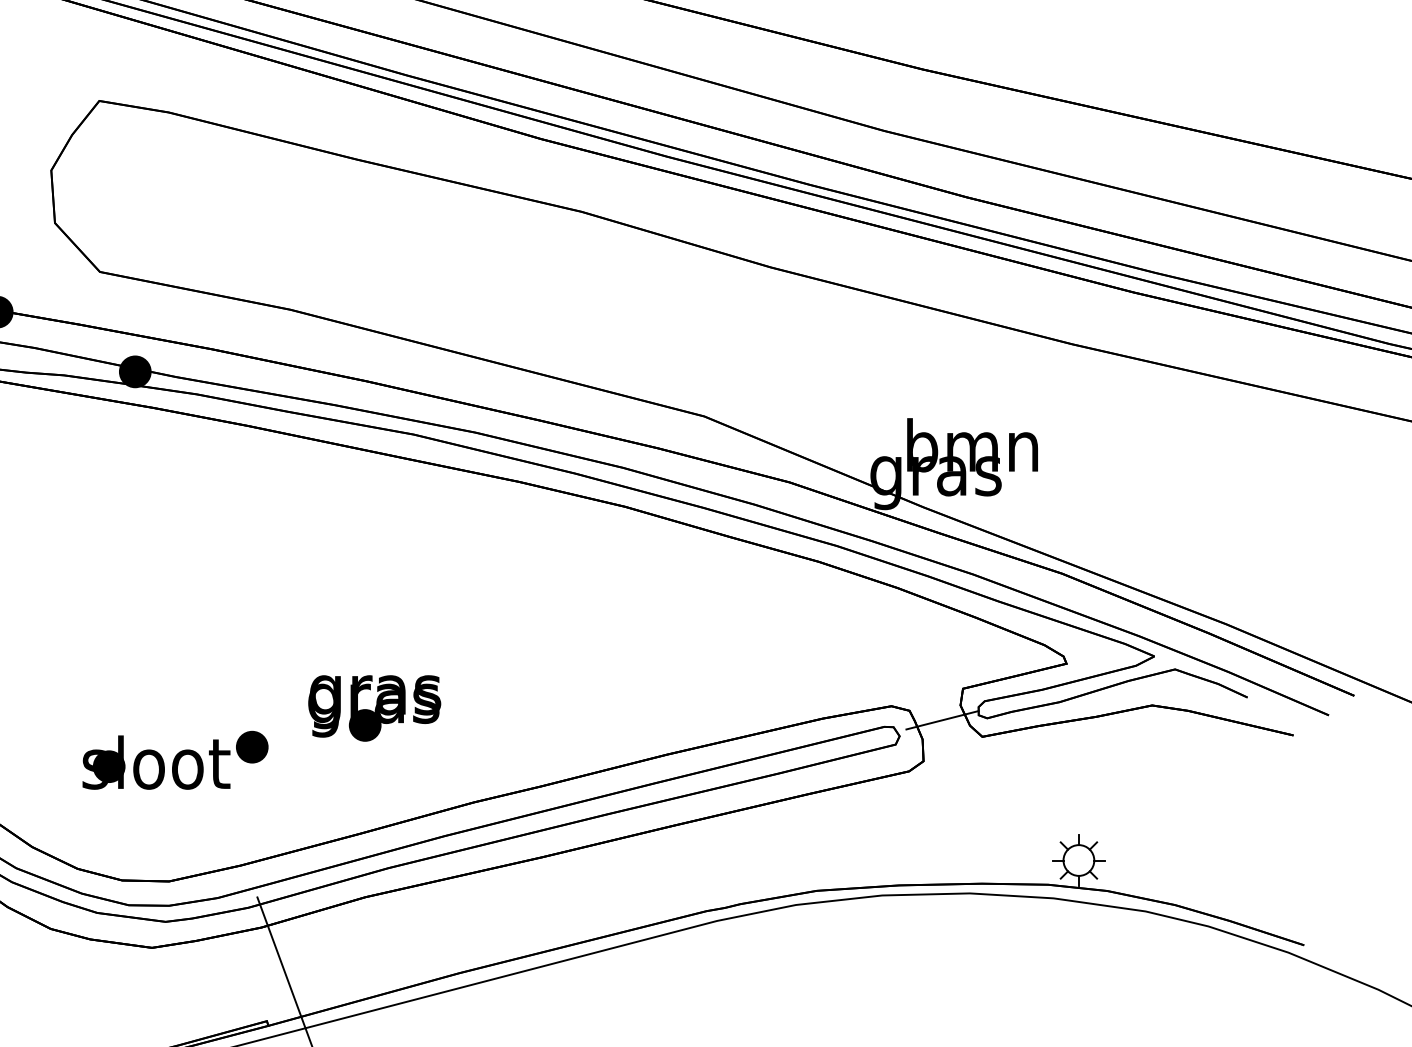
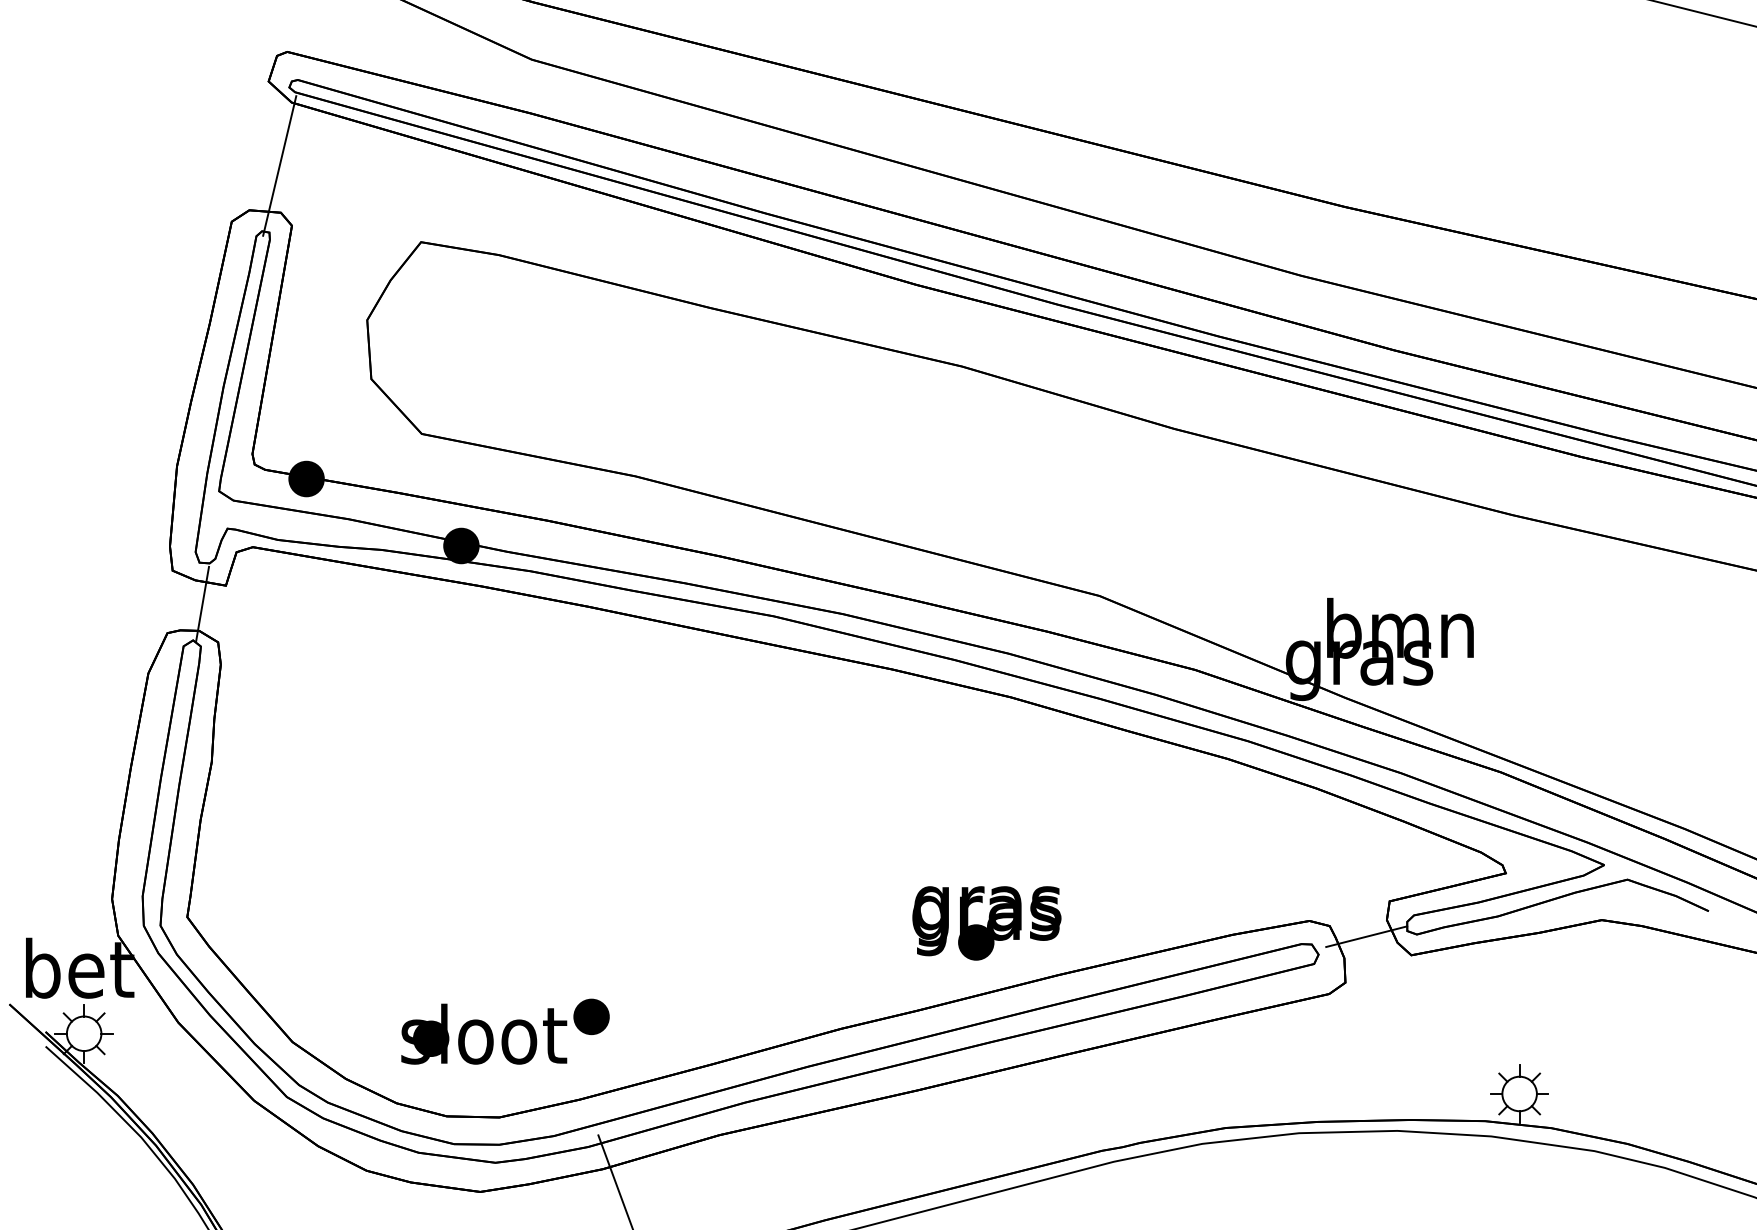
part: (374, 708) -> (986, 923), moved
part: (175, 760) -> (505, 1031), moved

